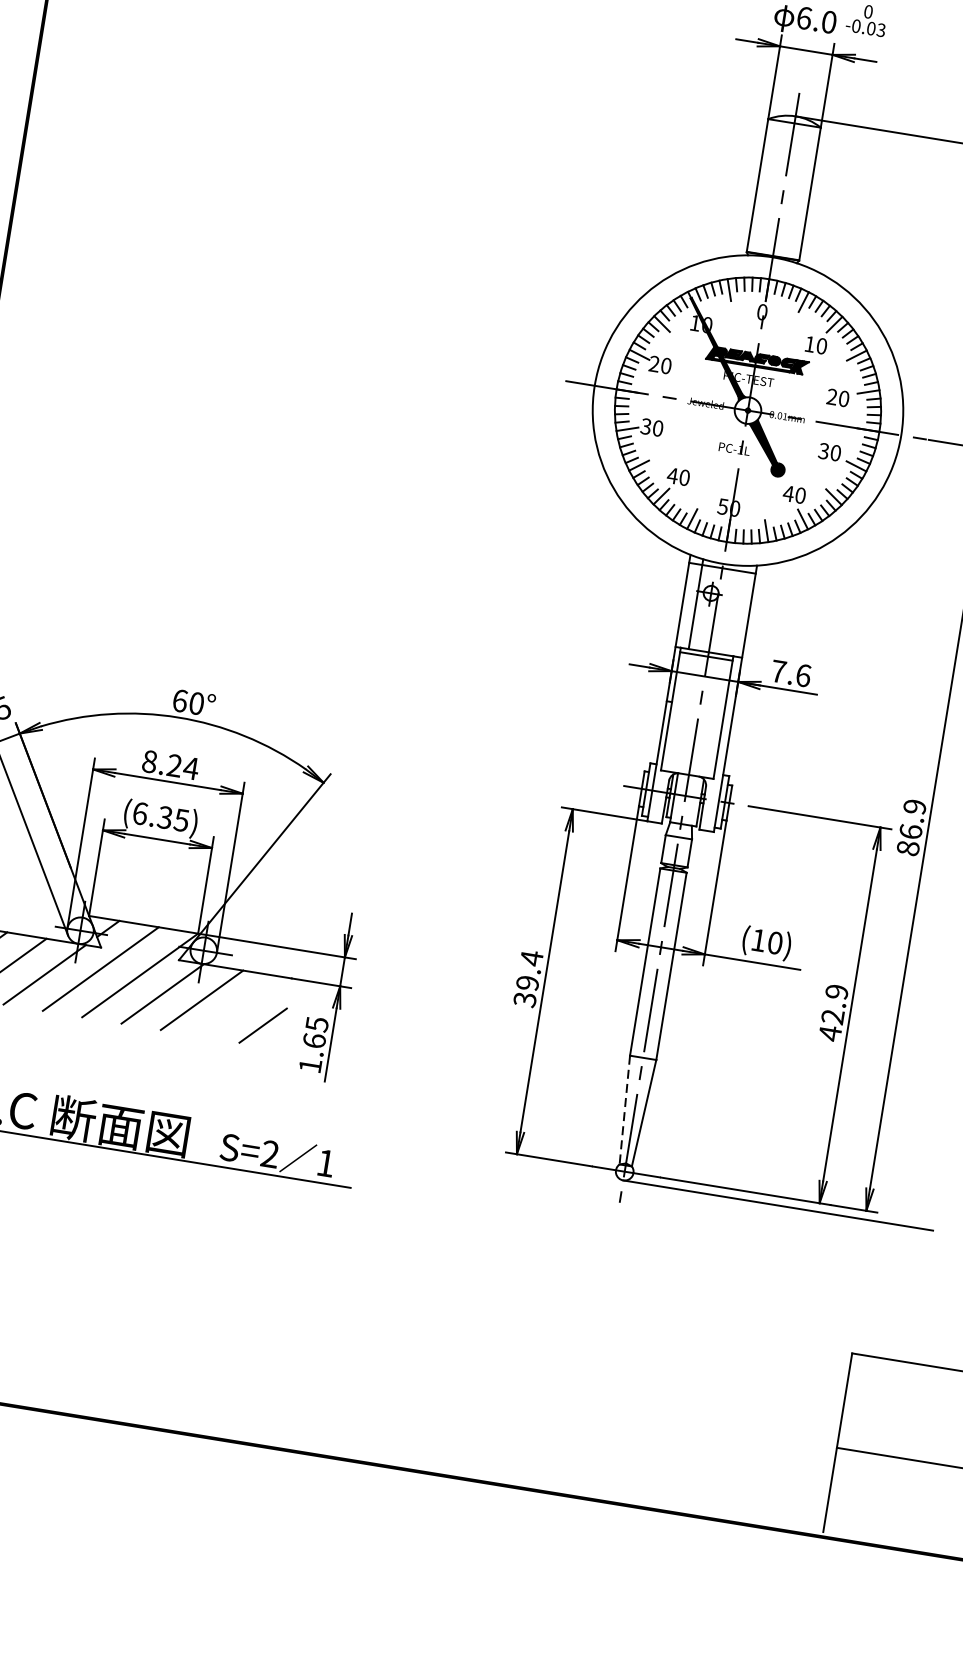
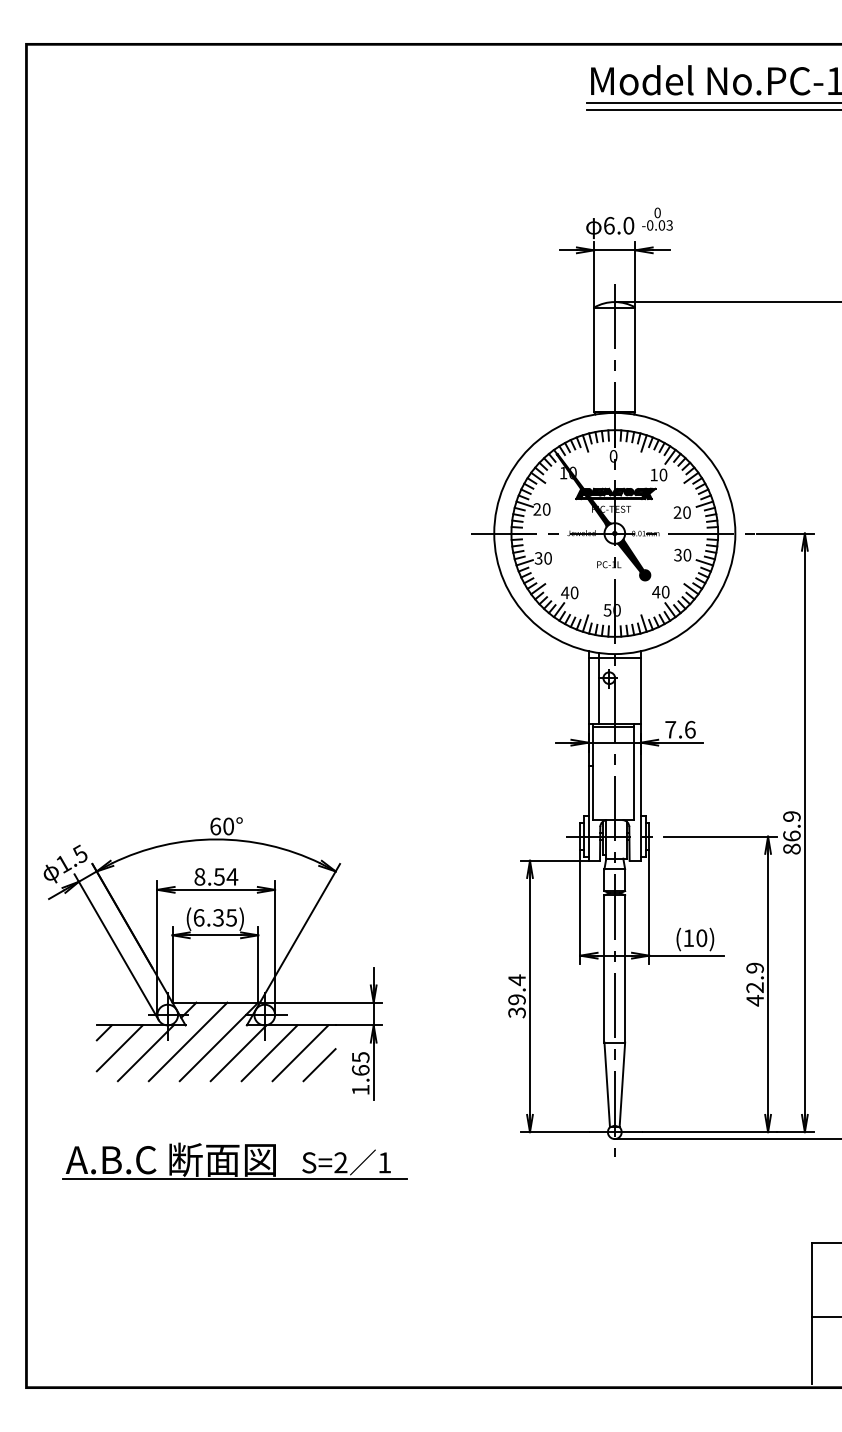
text: (173, 765) -> (218, 876), 8.24 -> 8.54
line: (241, 1006) -> (300, 1053), added
line: (625, 1110) -> (607, 1085), dashed -> solid

